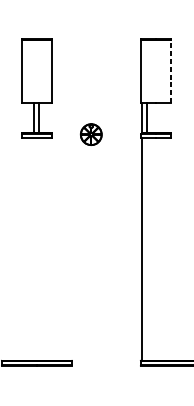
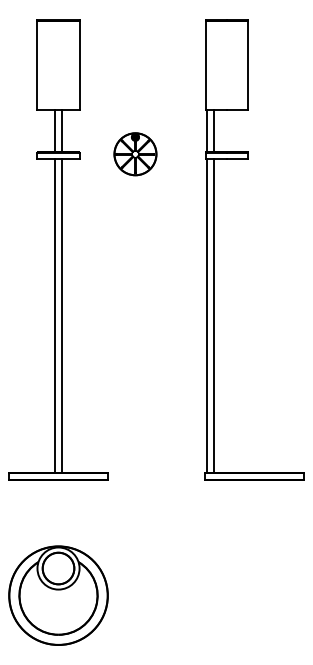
line: (171, 70) -> (248, 64), dashed -> solid
part: (91, 134) -> (135, 154), size x1.43
line: (34, 248) -> (55, 315), added
line: (38, 248) -> (61, 315), added
line: (146, 248) -> (213, 315), added

